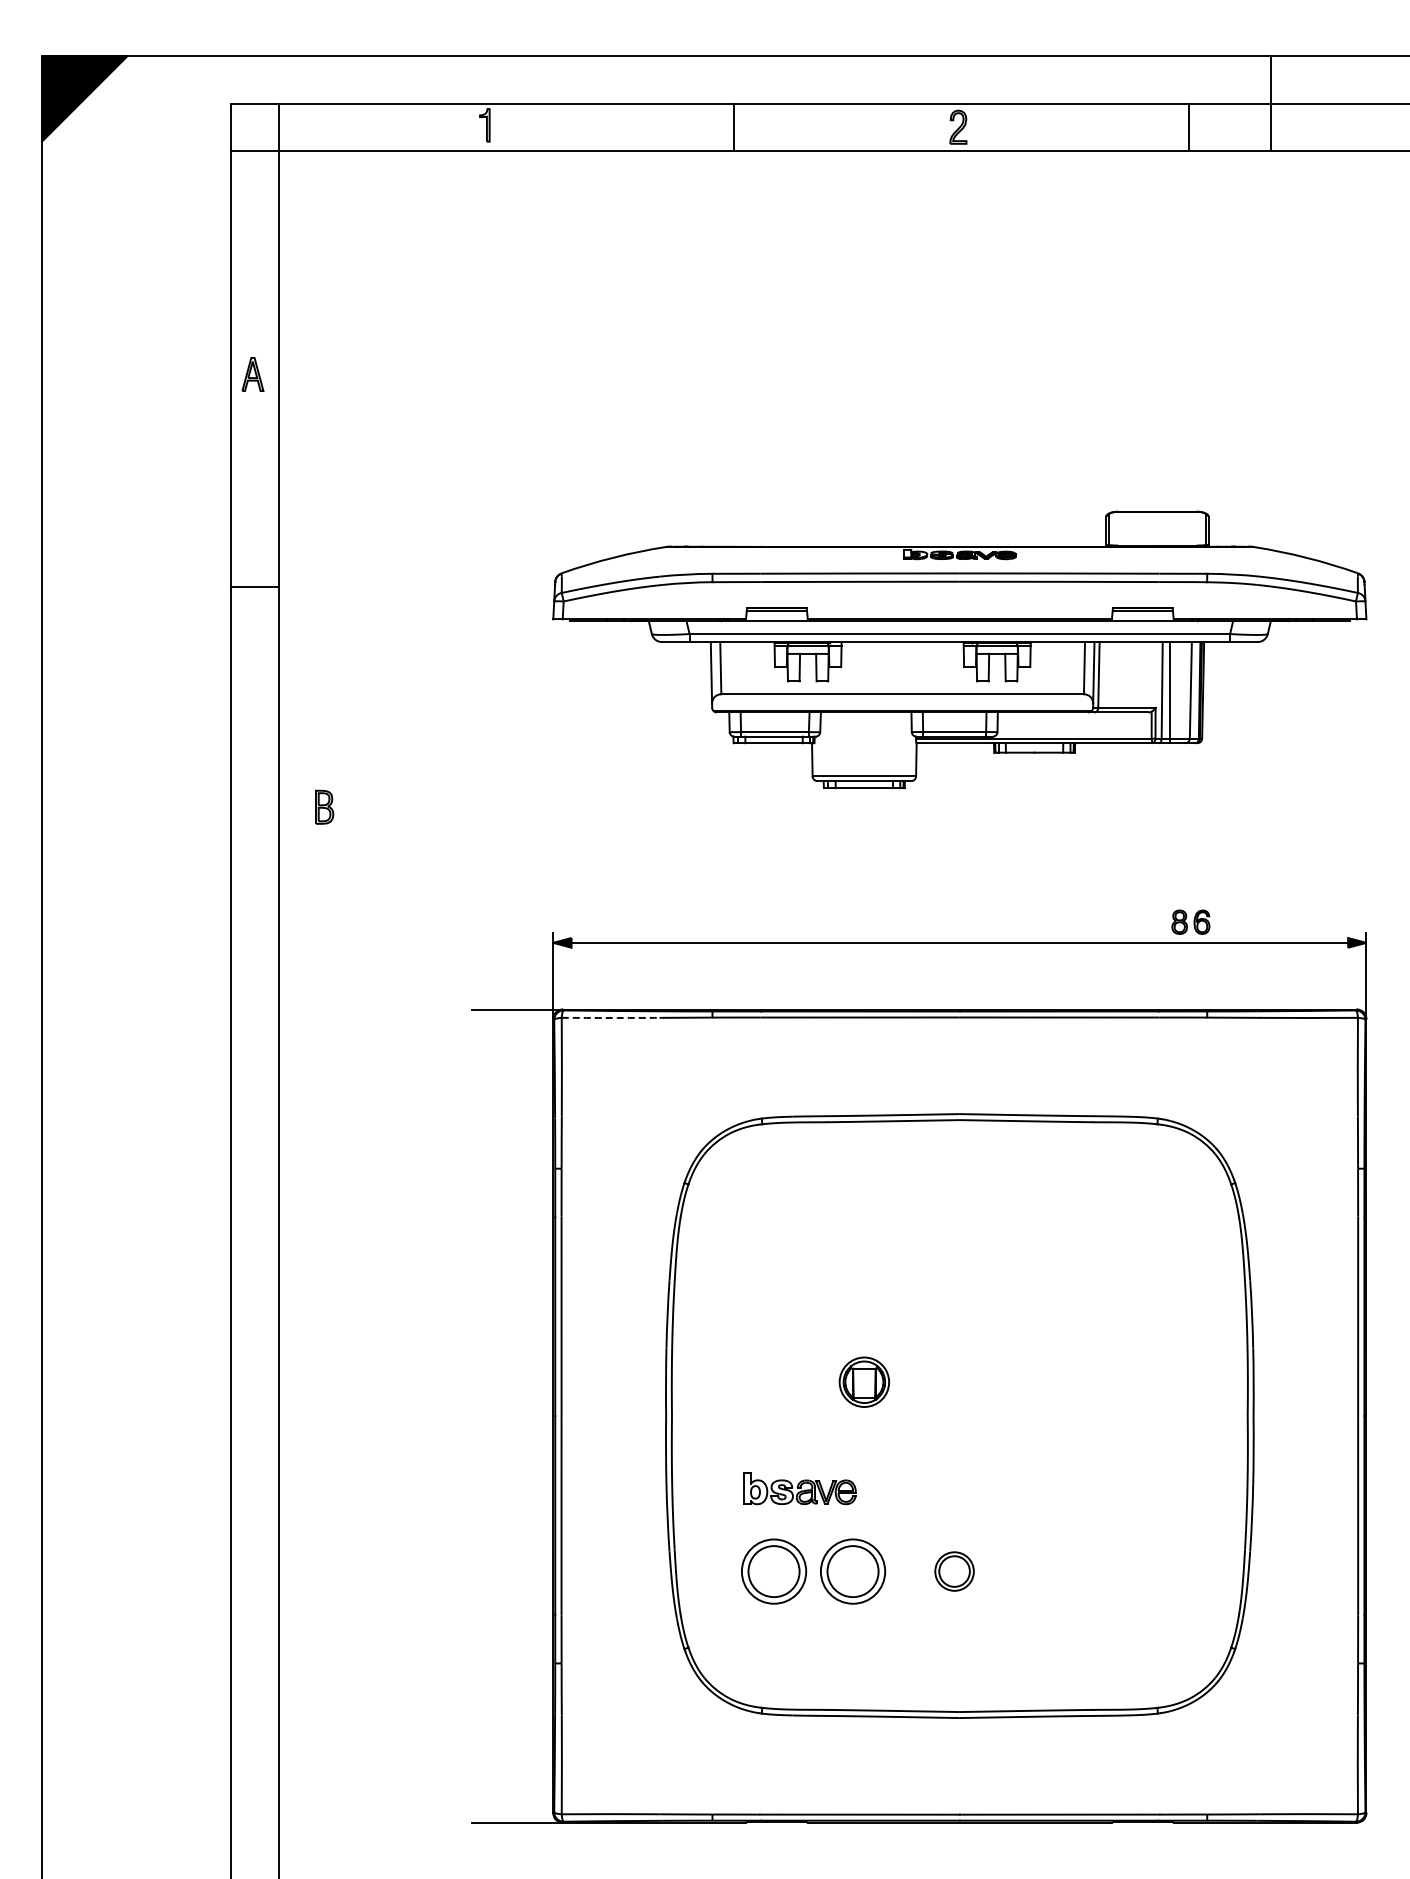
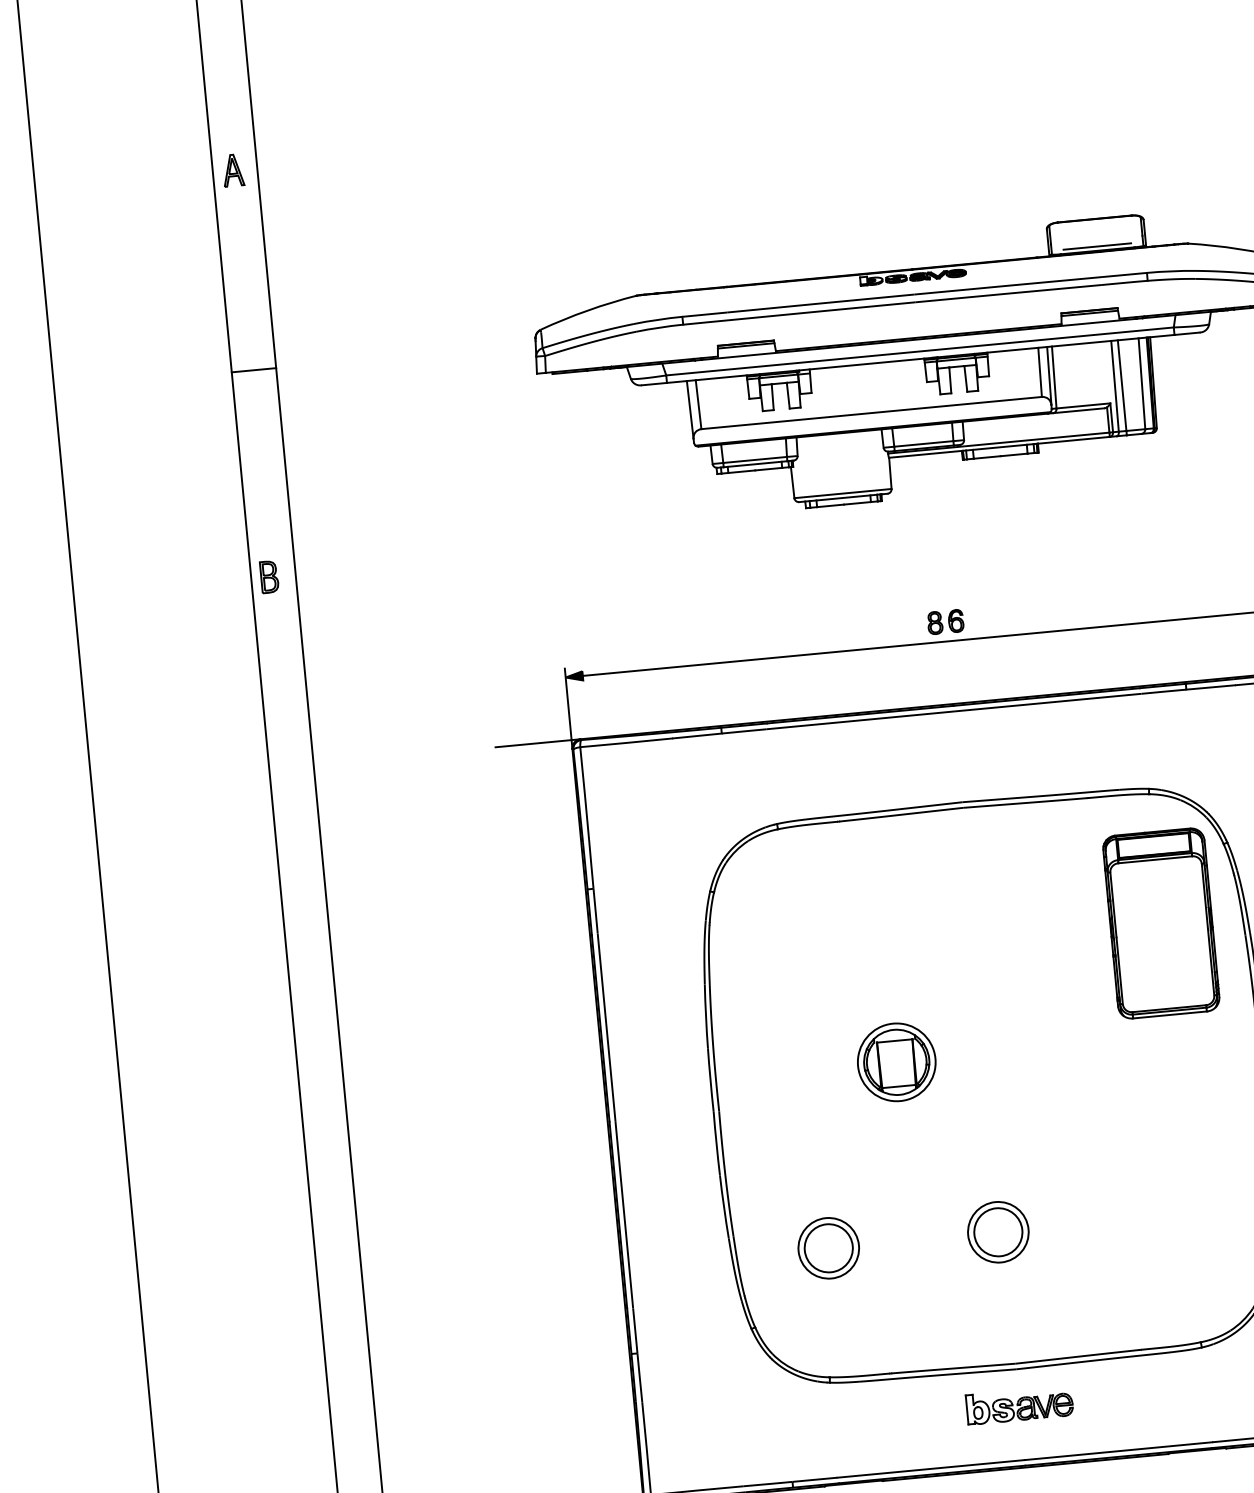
line: (1157, 541) -> (1097, 246), added
part: (324, 806) -> (269, 576), moved
part: (1190, 921) -> (945, 621), moved
arc: (611, 1017) -> (626, 742), dashed -> solid
part: (1157, 1261) -> (1161, 923), added
part: (864, 1382) -> (896, 1062), size x1.67
part: (799, 1488) -> (1019, 1405), moved
part: (853, 1571) -> (903, 1241), removed
part: (954, 1571) -> (998, 1232), size x1.67

